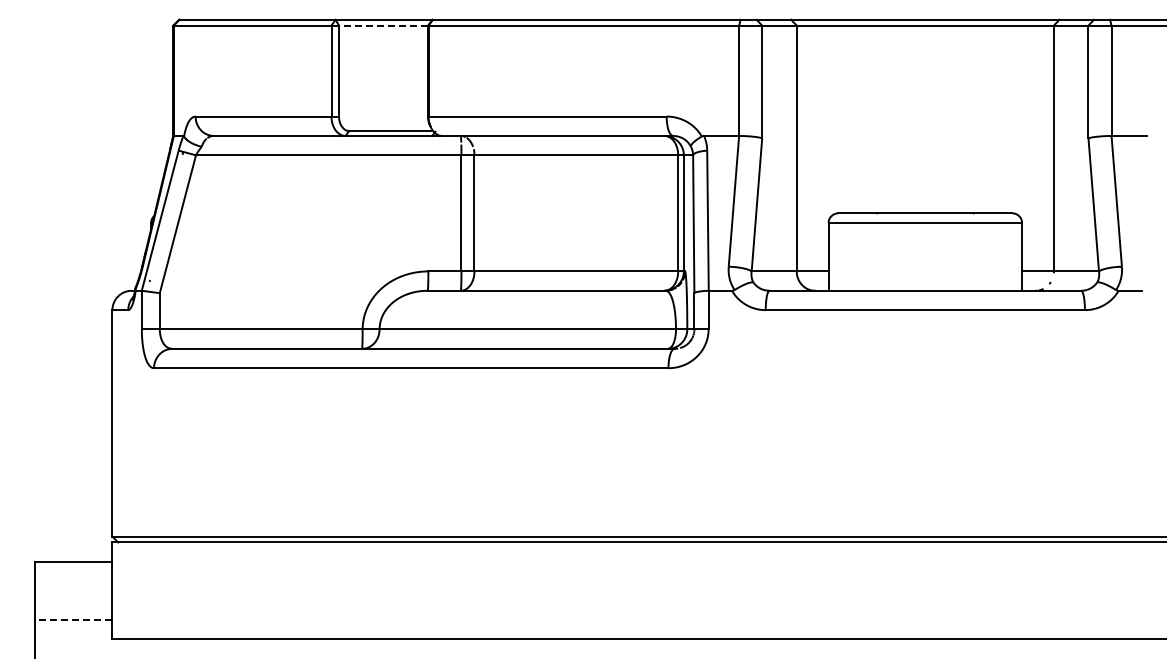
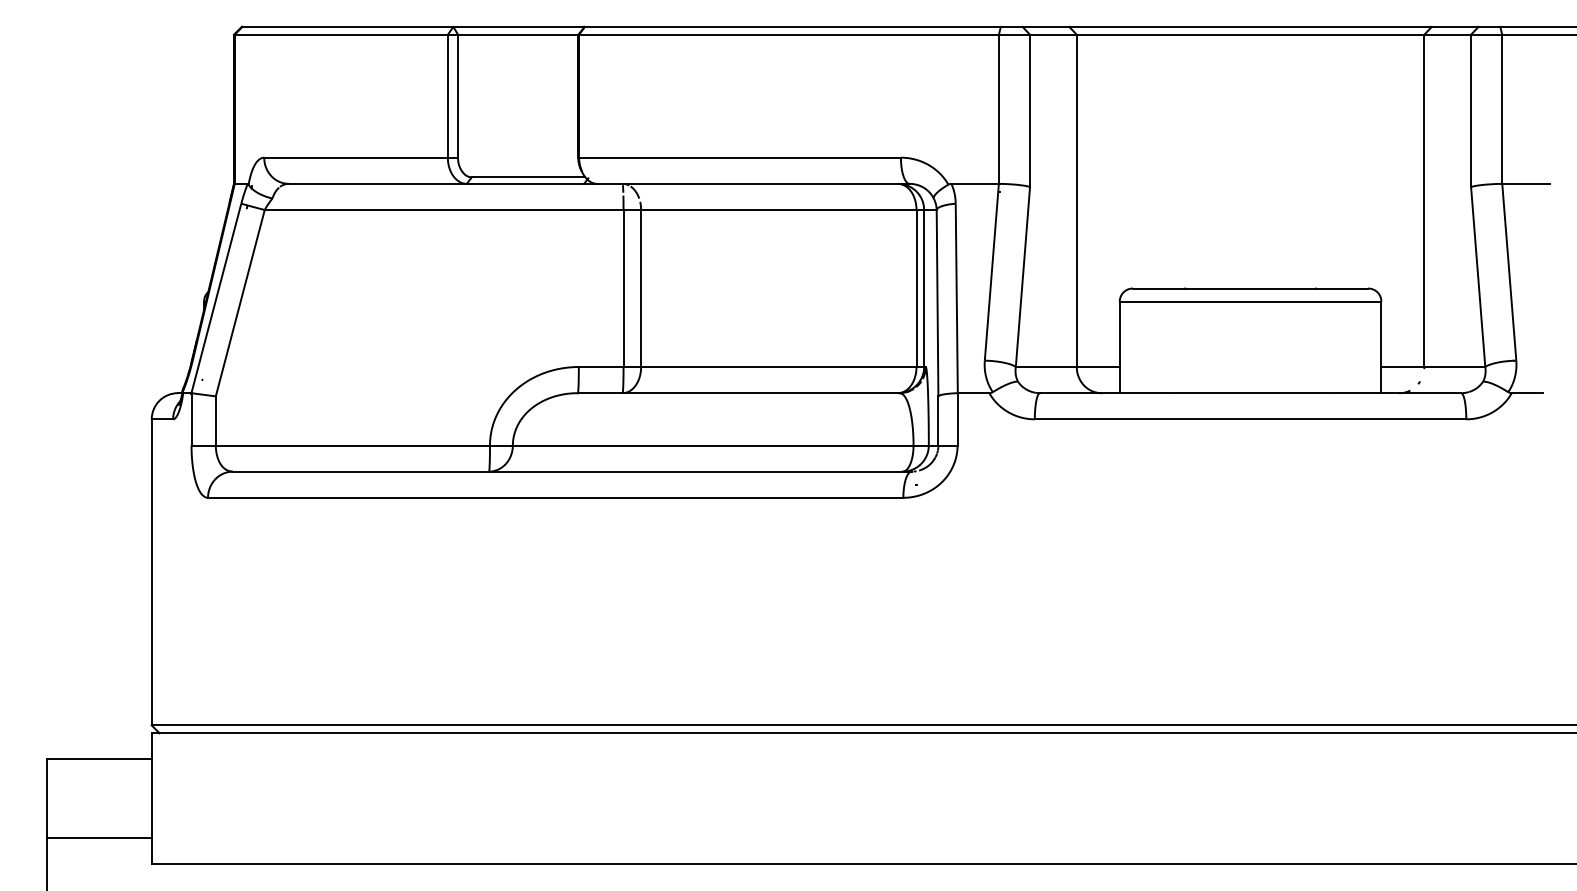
line: (383, 25) -> (518, 34), dashed -> solid
line: (73, 619) -> (99, 837), dashed -> solid

